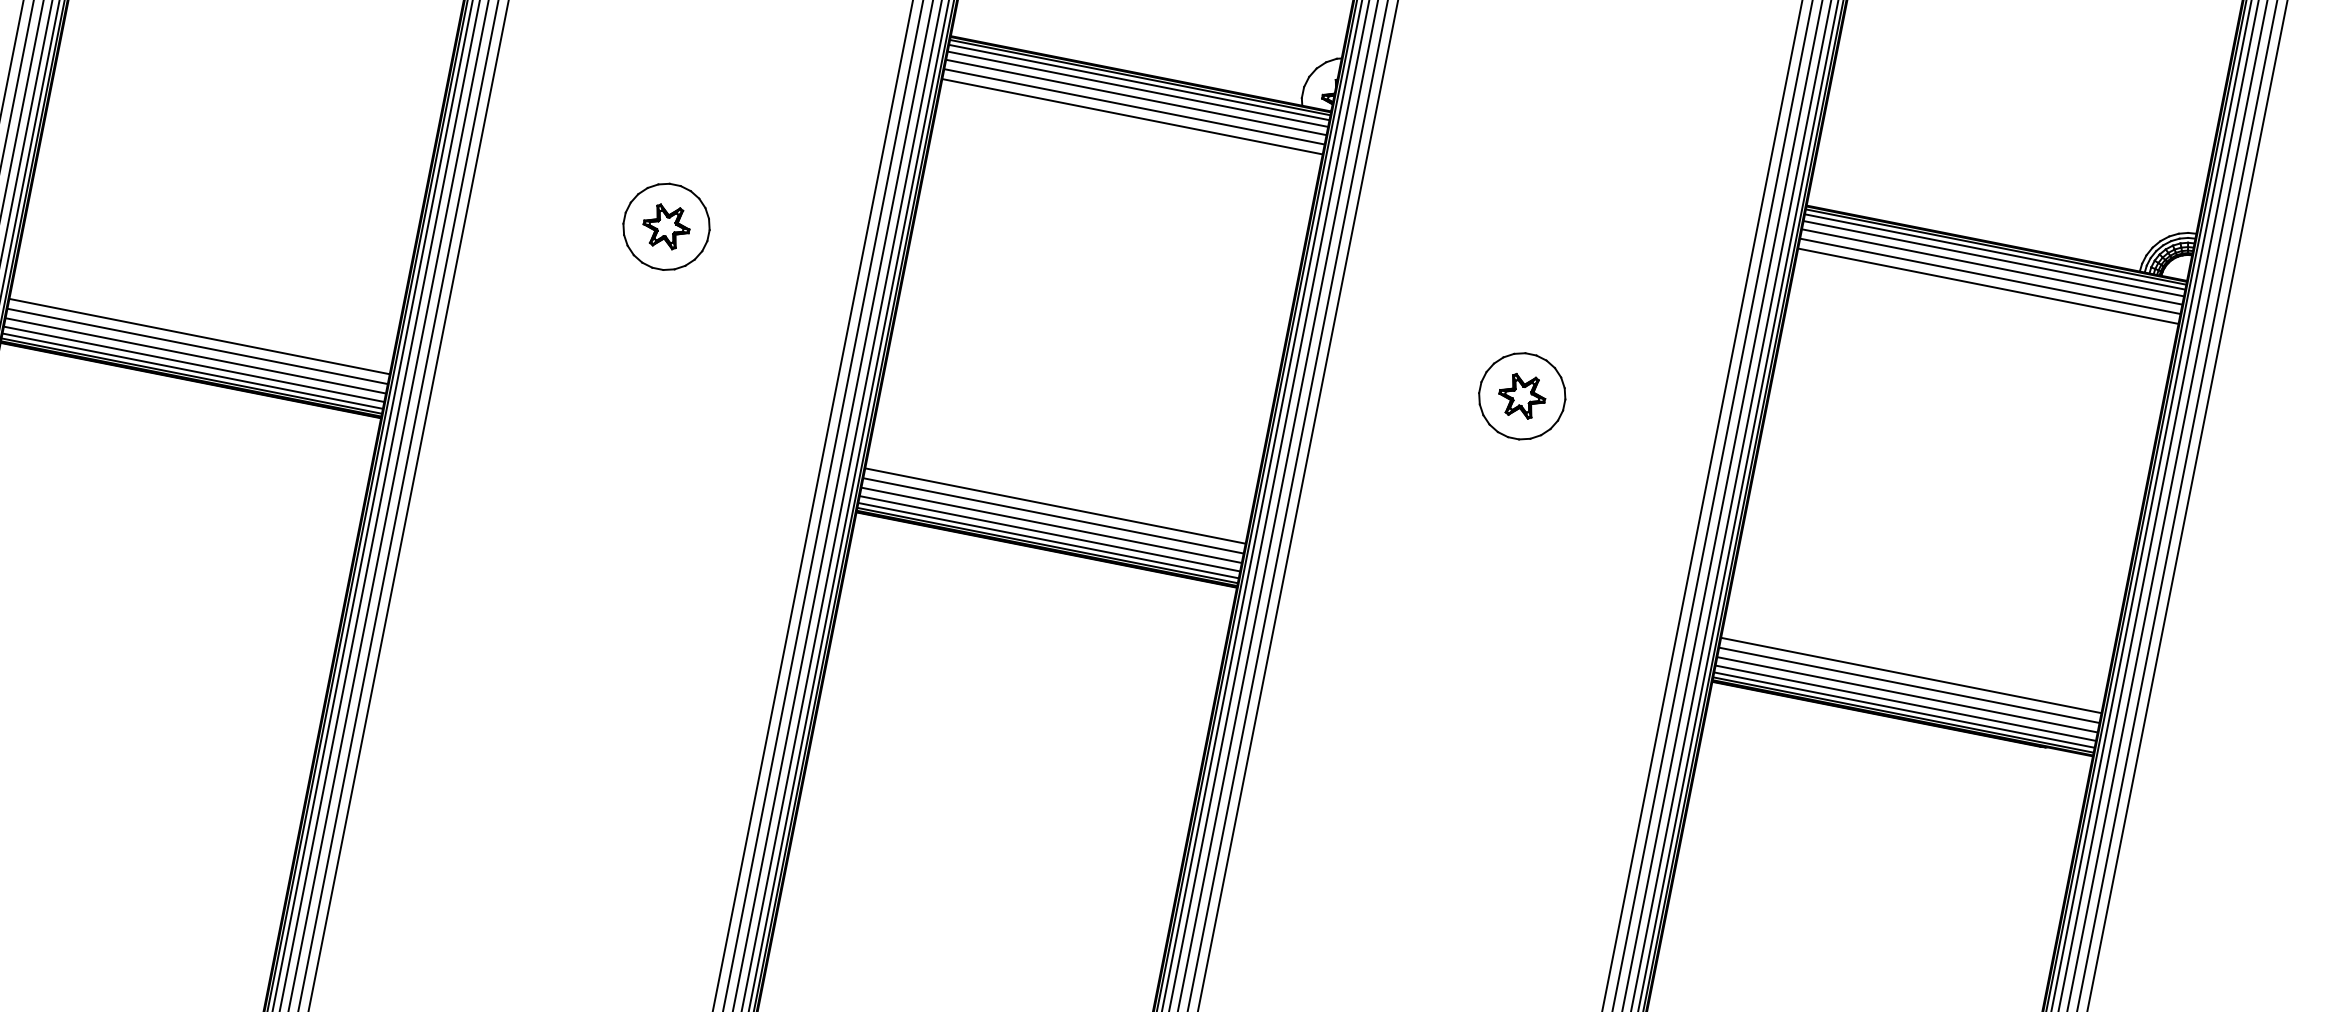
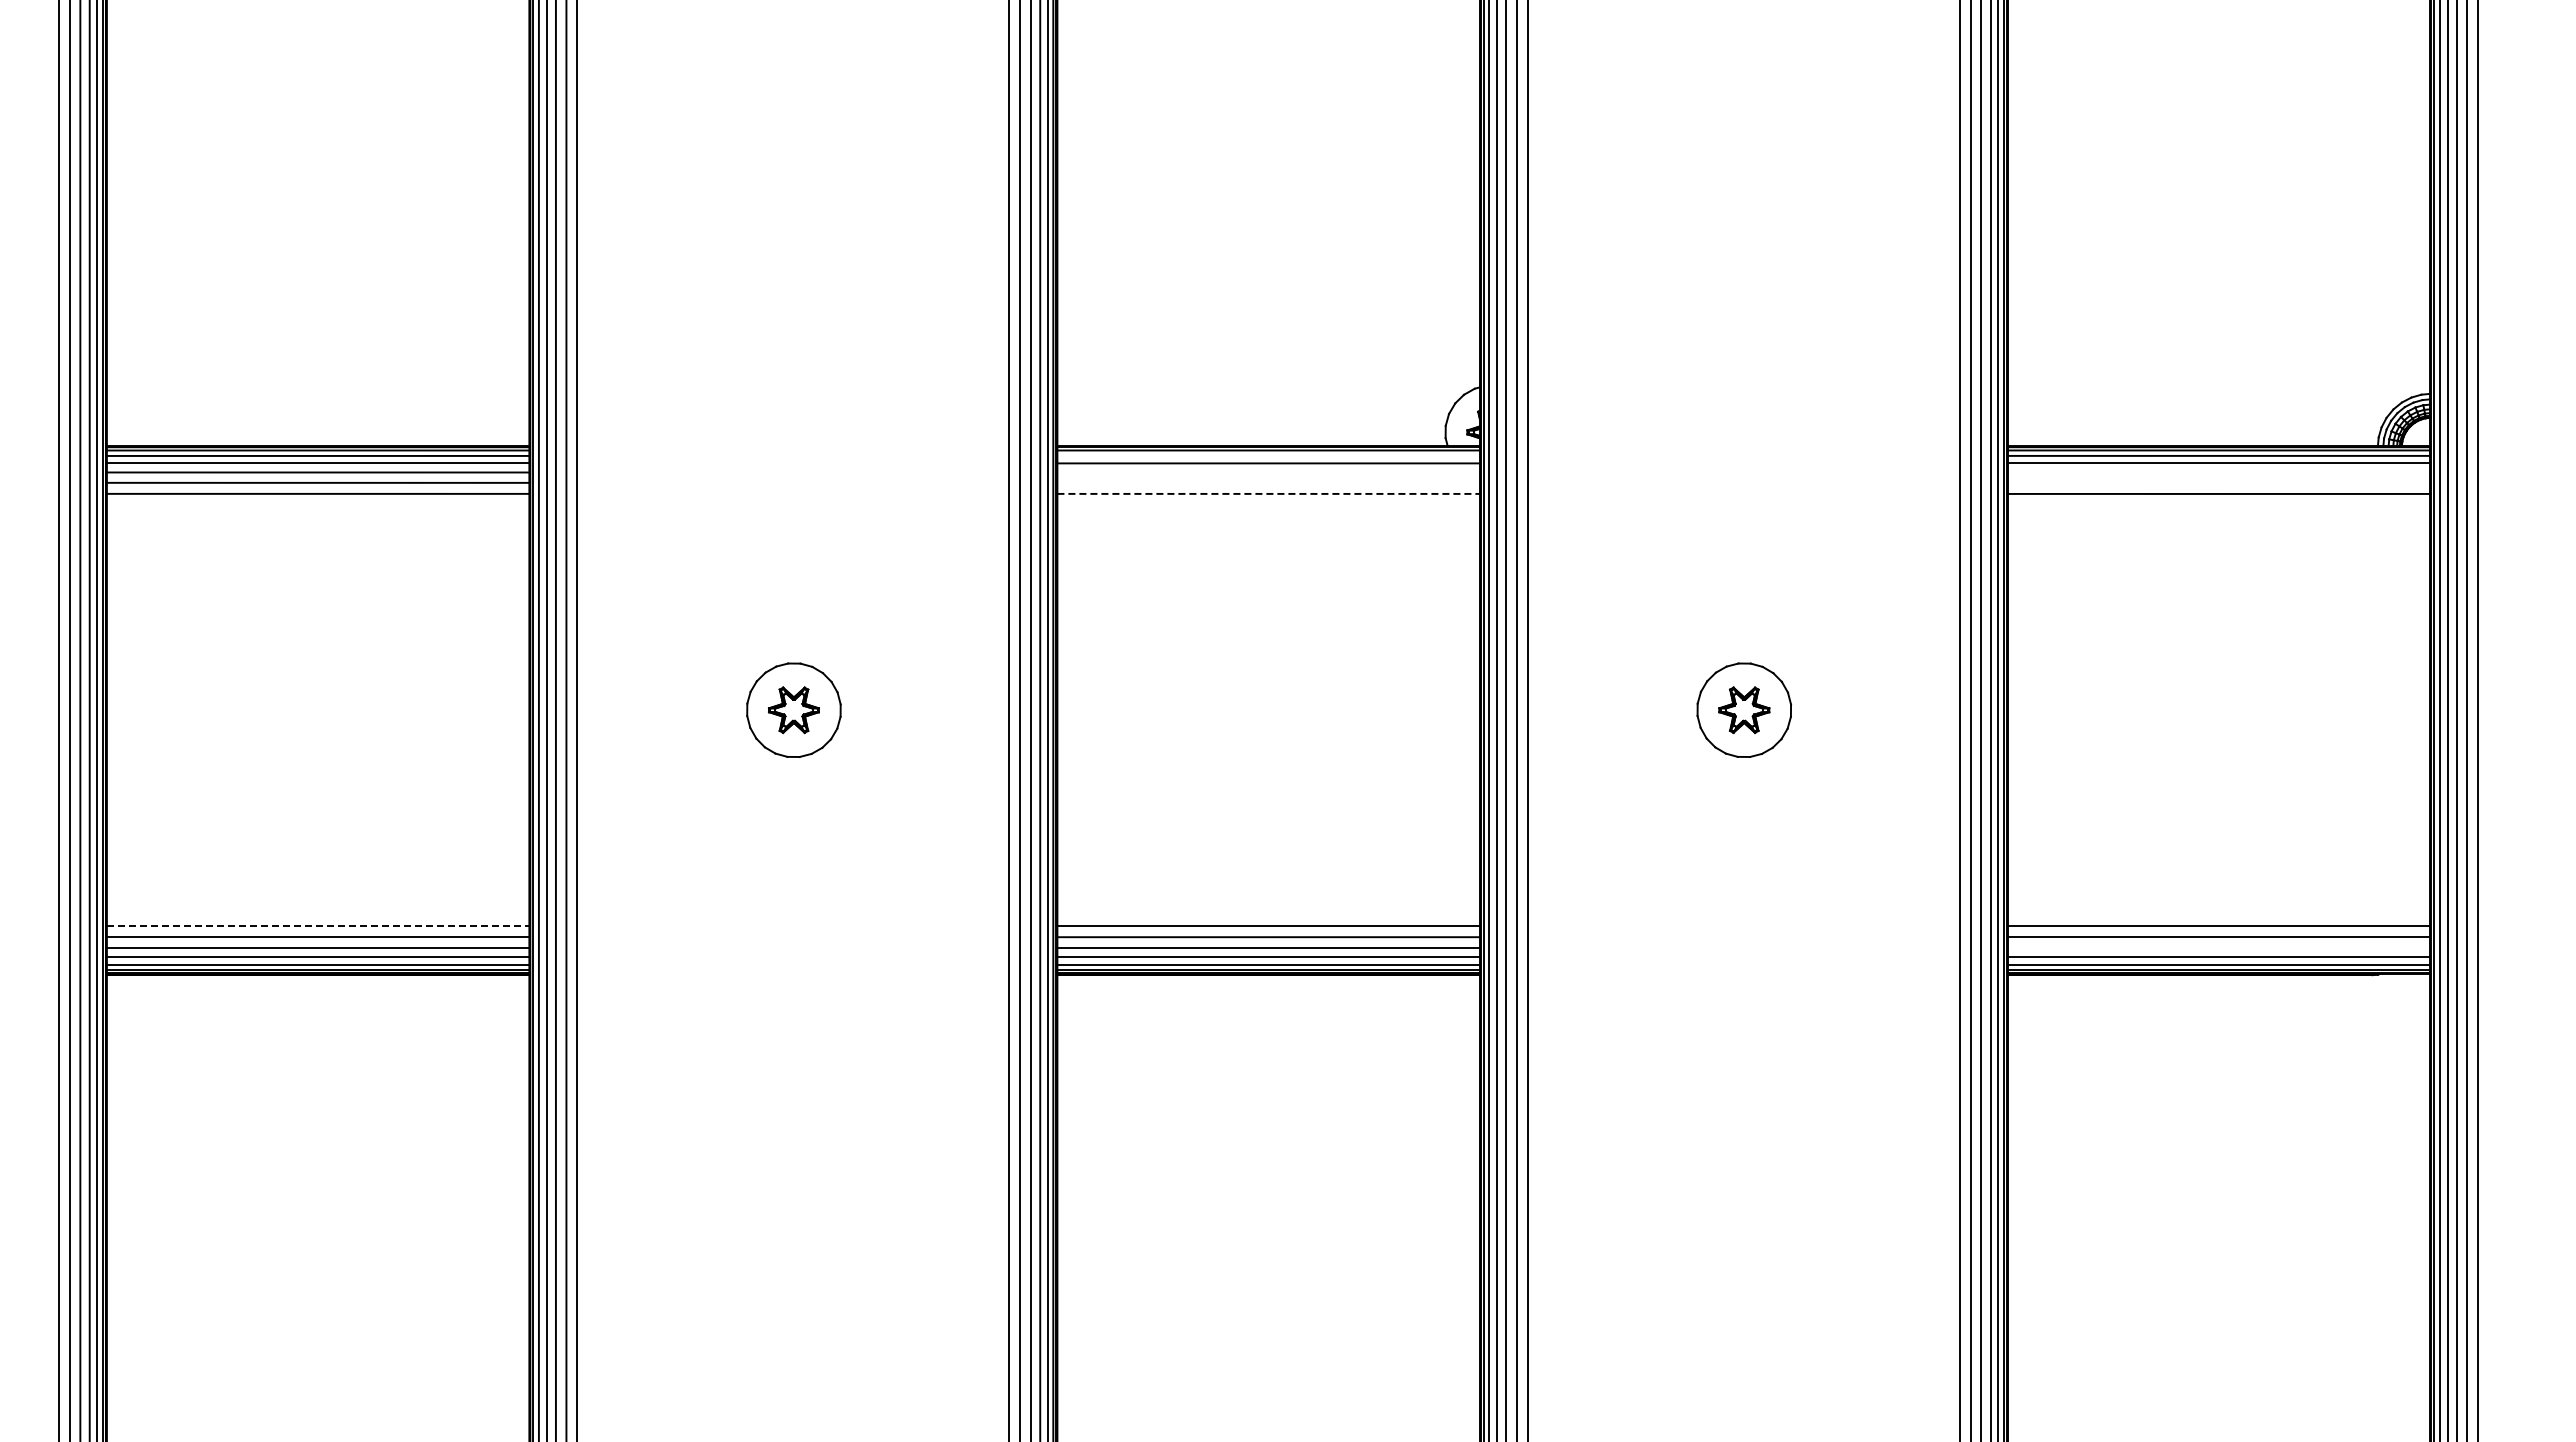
line: (1139, 82) -> (1268, 455), removed
line: (1136, 97) -> (1268, 472), removed
line: (1134, 106) -> (1268, 482), removed
line: (1133, 116) -> (1269, 493), solid -> dashed
line: (1991, 266) -> (2218, 472), removed
line: (1989, 275) -> (2218, 482), removed
line: (199, 336) -> (318, 926), solid -> dashed
line: (1906, 694) -> (2218, 947), removed

